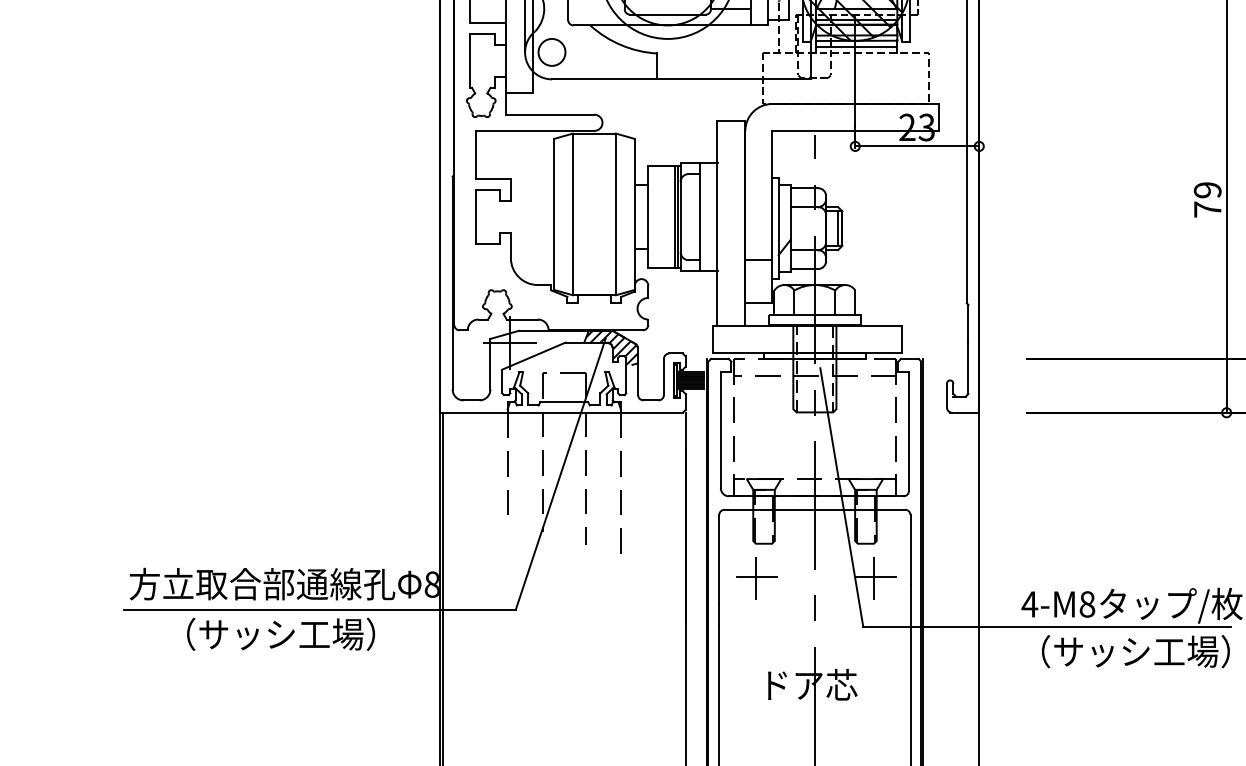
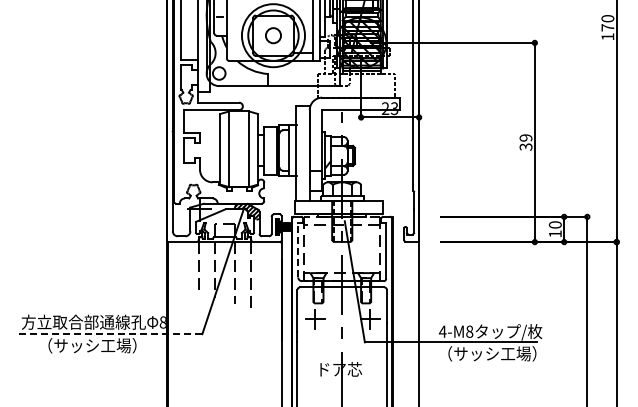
text: (1206, 208) -> (525, 146), 79 -> 39
line: (721, 428) -> (298, 249), solid -> dashed
line: (319, 610) -> (110, 334), solid -> dashed

